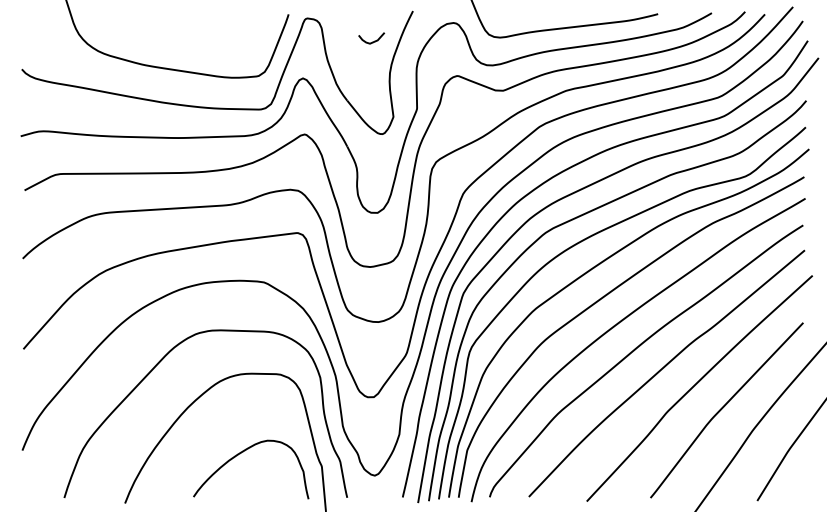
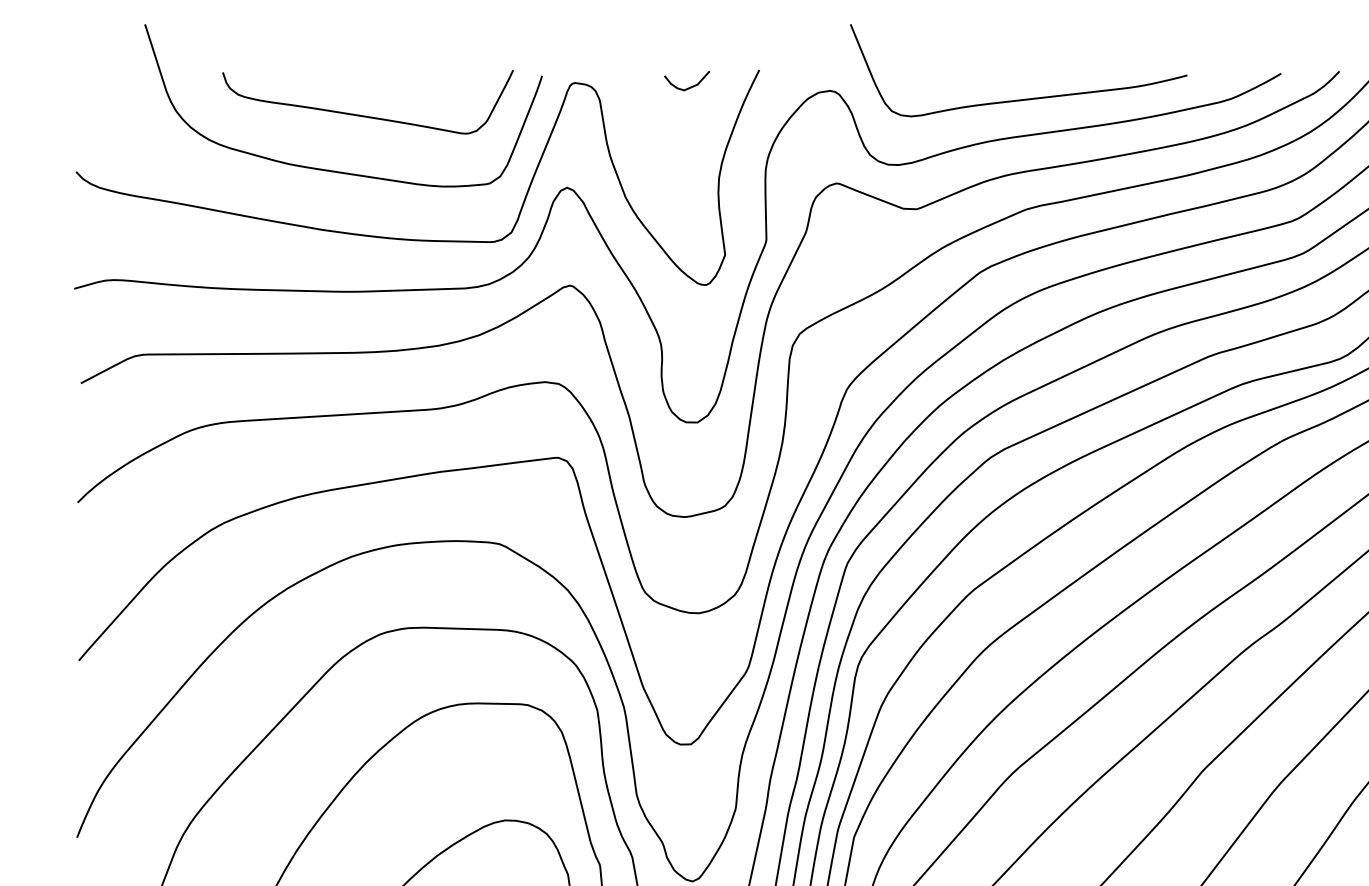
curve: (187, 36) -> (365, 114), added
curve: (372, 41) -> (688, 86), moved

